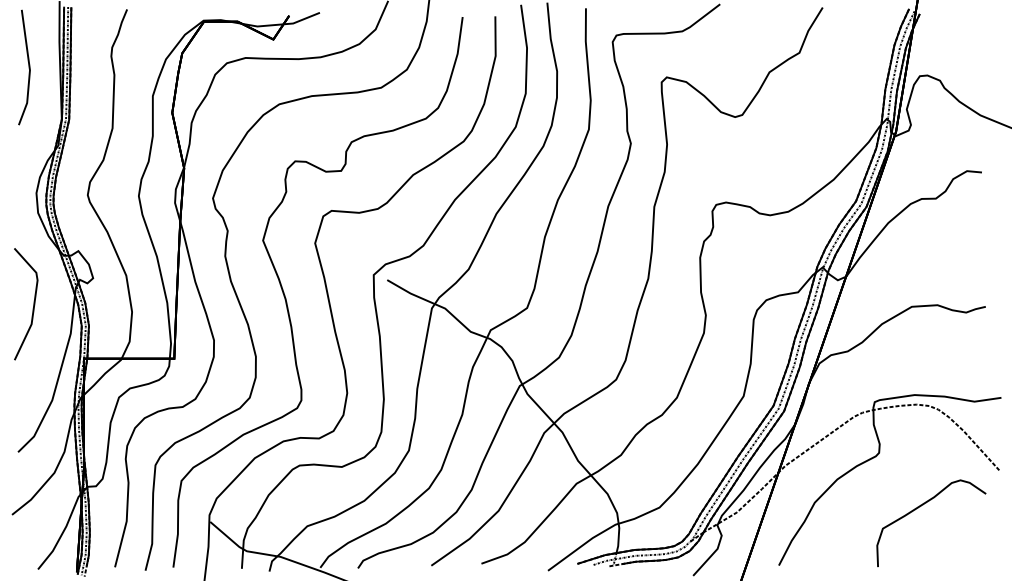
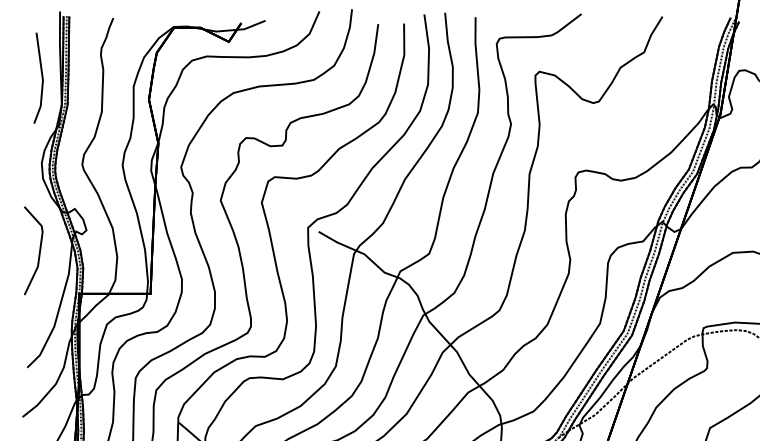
line: (28, 67) -> (41, 78), moved

